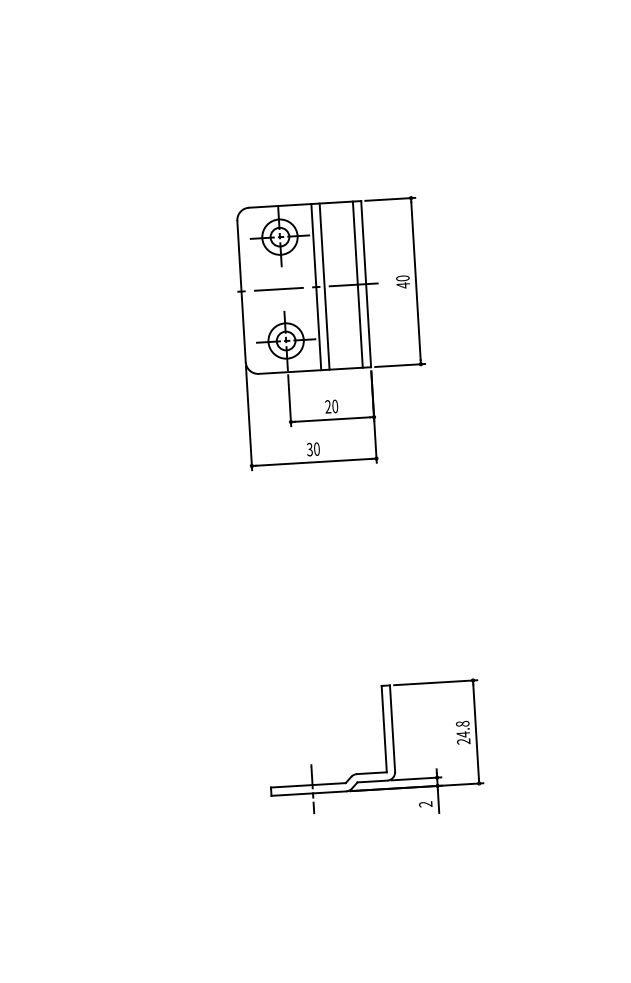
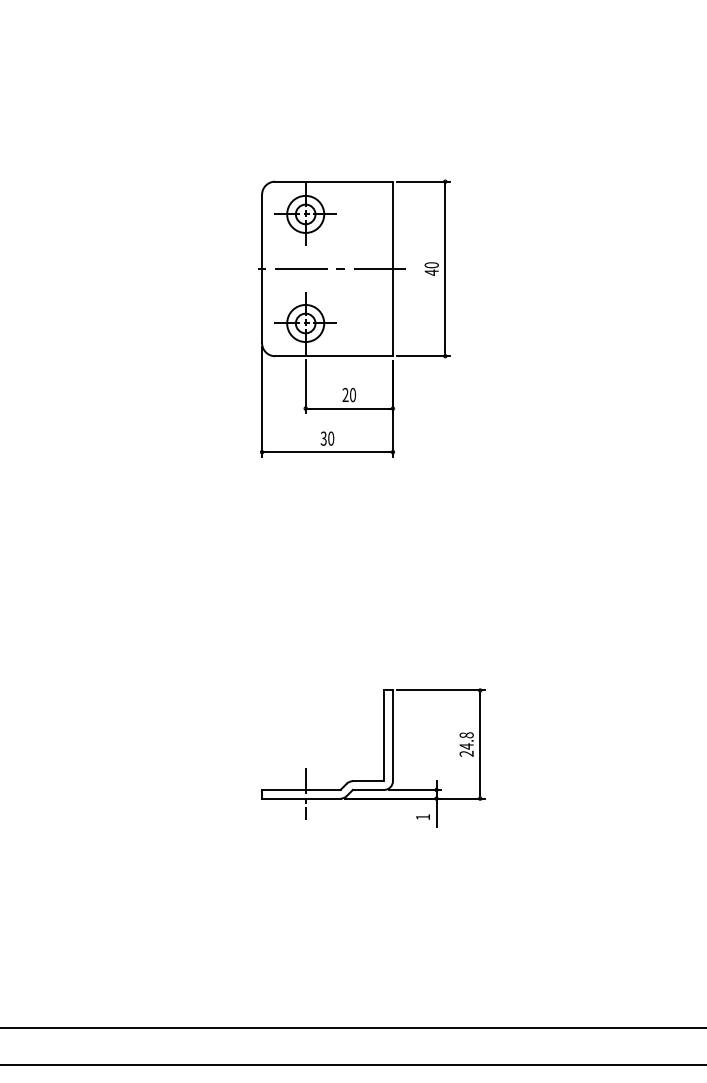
line: (358, 284) -> (384, 268), removed
line: (316, 286) -> (340, 268), removed
line: (324, 286) -> (349, 268), removed
text: (425, 804) -> (422, 817), 2 -> 1

